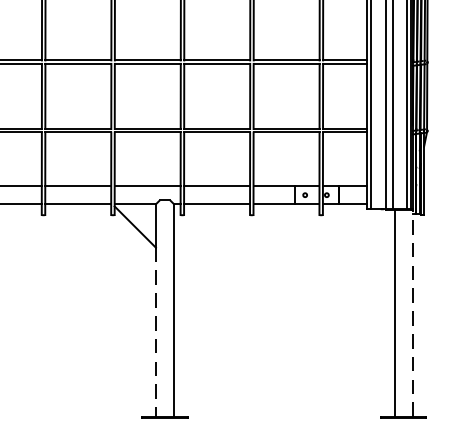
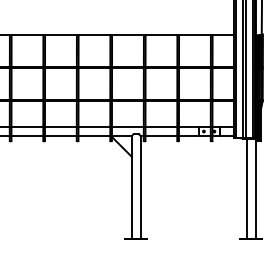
line: (412, 313) -> (255, 188), dashed -> solid
line: (155, 331) -> (131, 197), dashed -> solid

